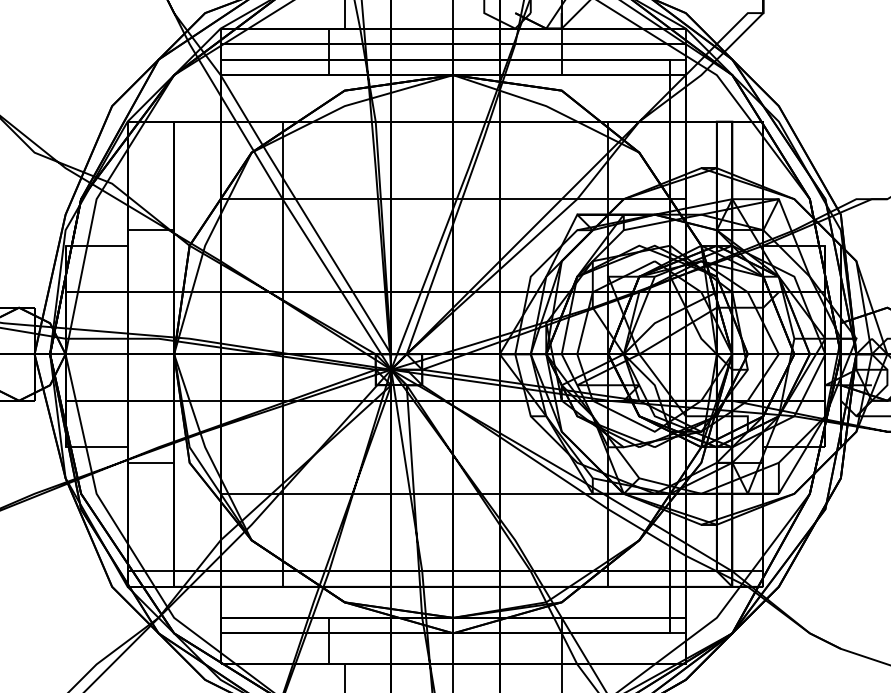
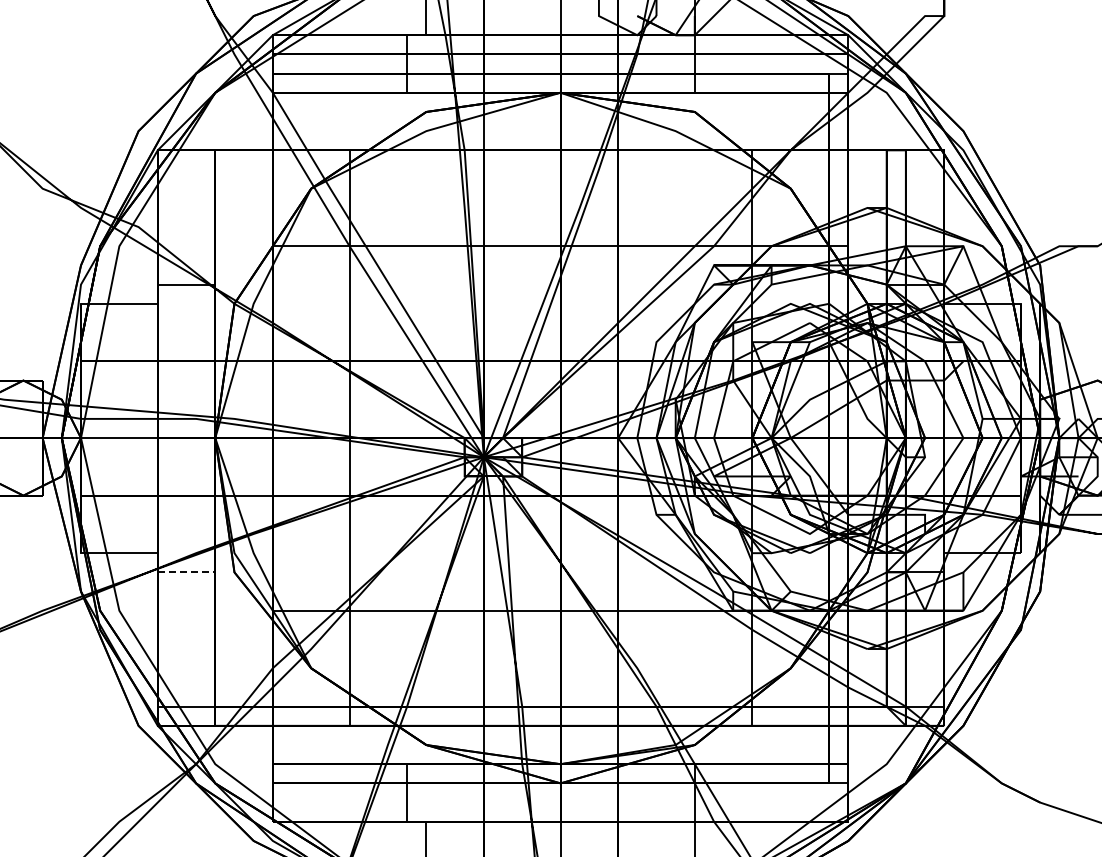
line: (150, 462) -> (186, 572), solid -> dashed

